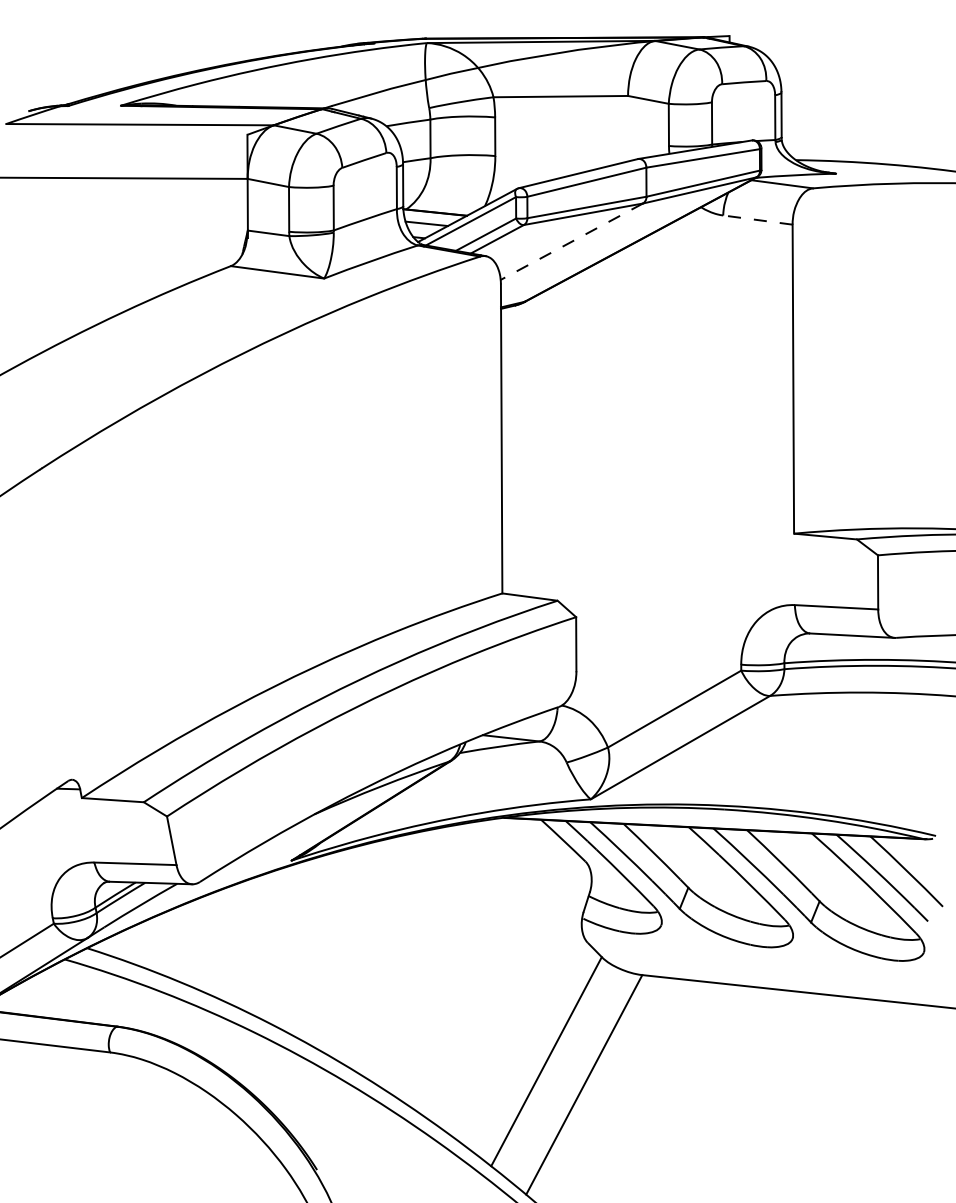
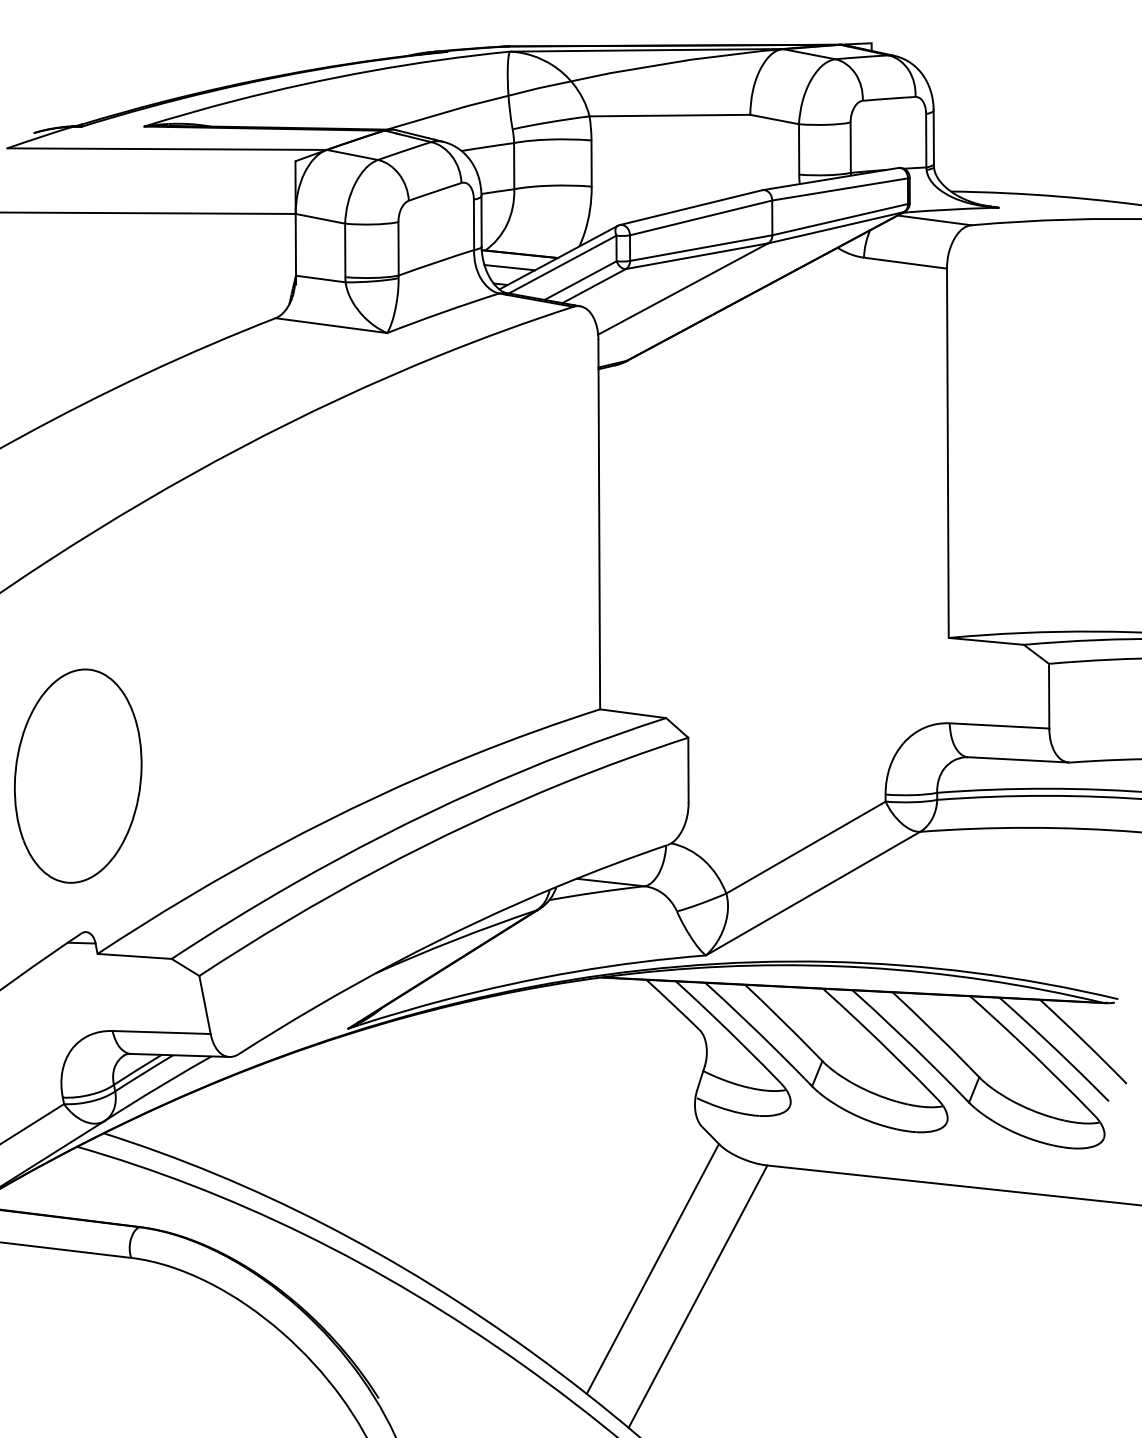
line: (757, 220) -> (905, 263), dashed -> solid
line: (571, 241) -> (682, 288), dashed -> solid
part: (65, 649) -> (78, 776), added

